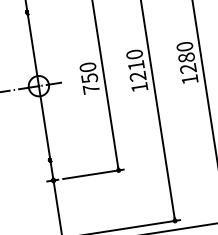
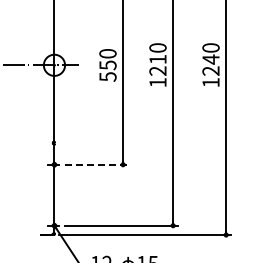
text: (186, 57) -> (210, 59), 1280 -> 1240
text: (90, 88) -> (107, 76), 750 -> 550
line: (93, 174) -> (96, 164), solid -> dashed

